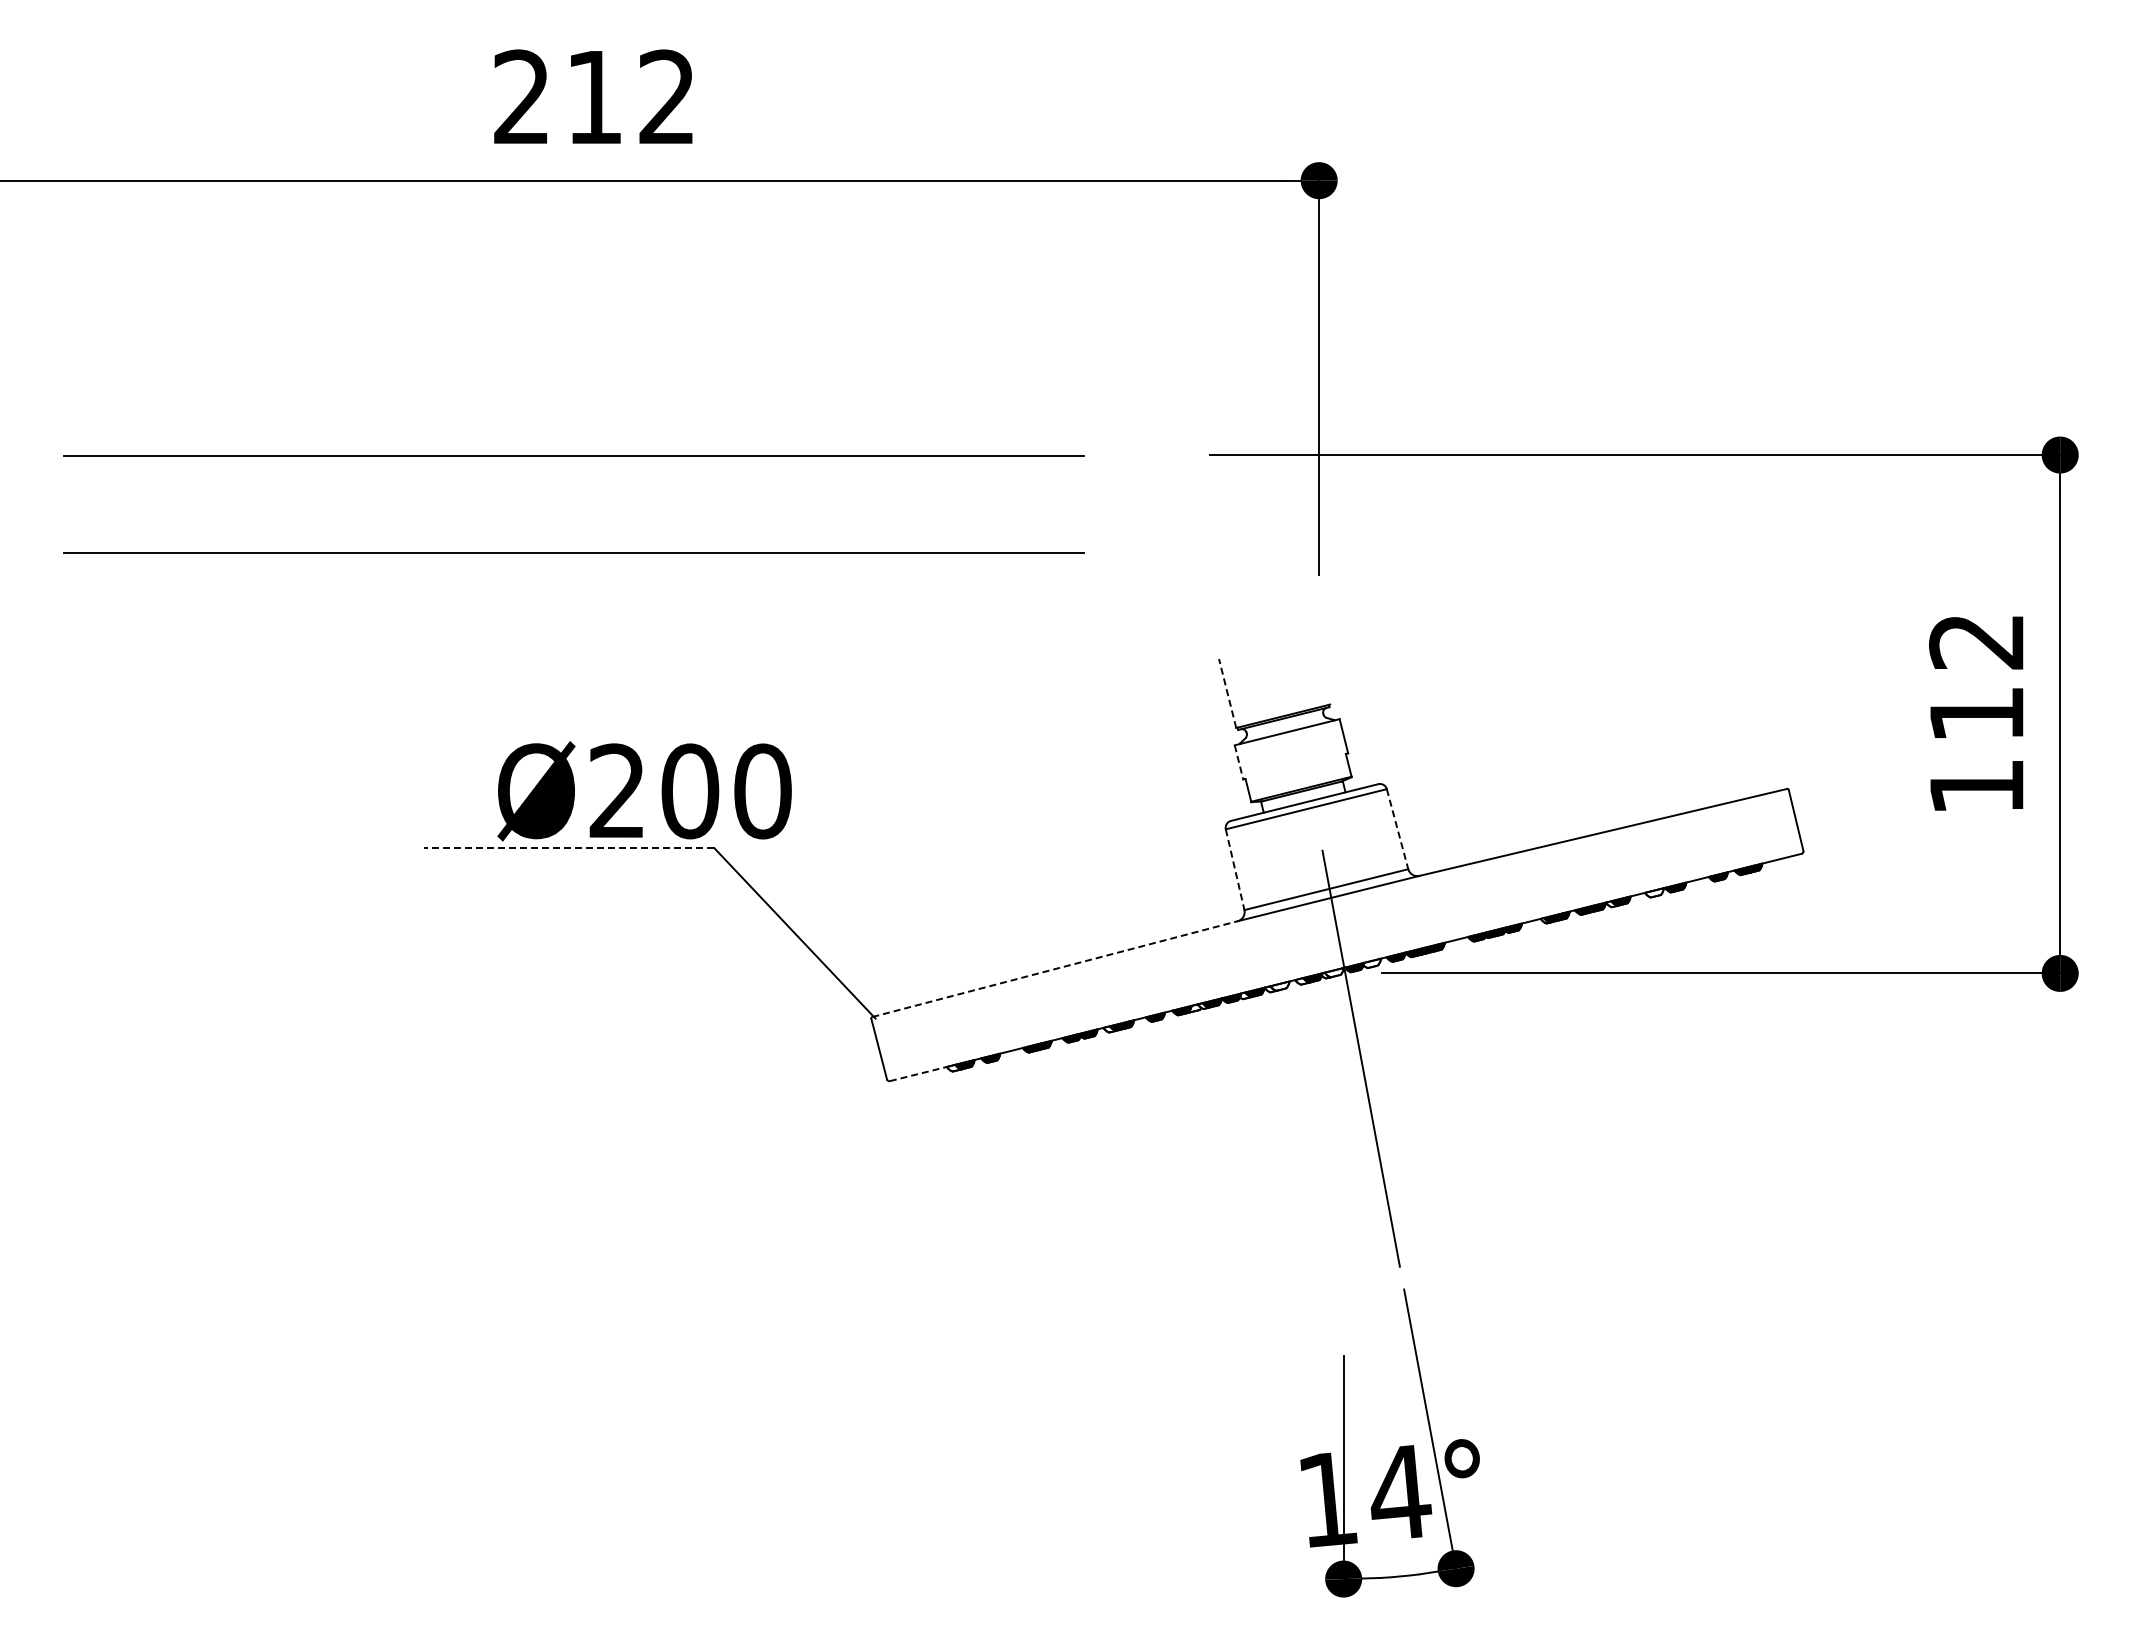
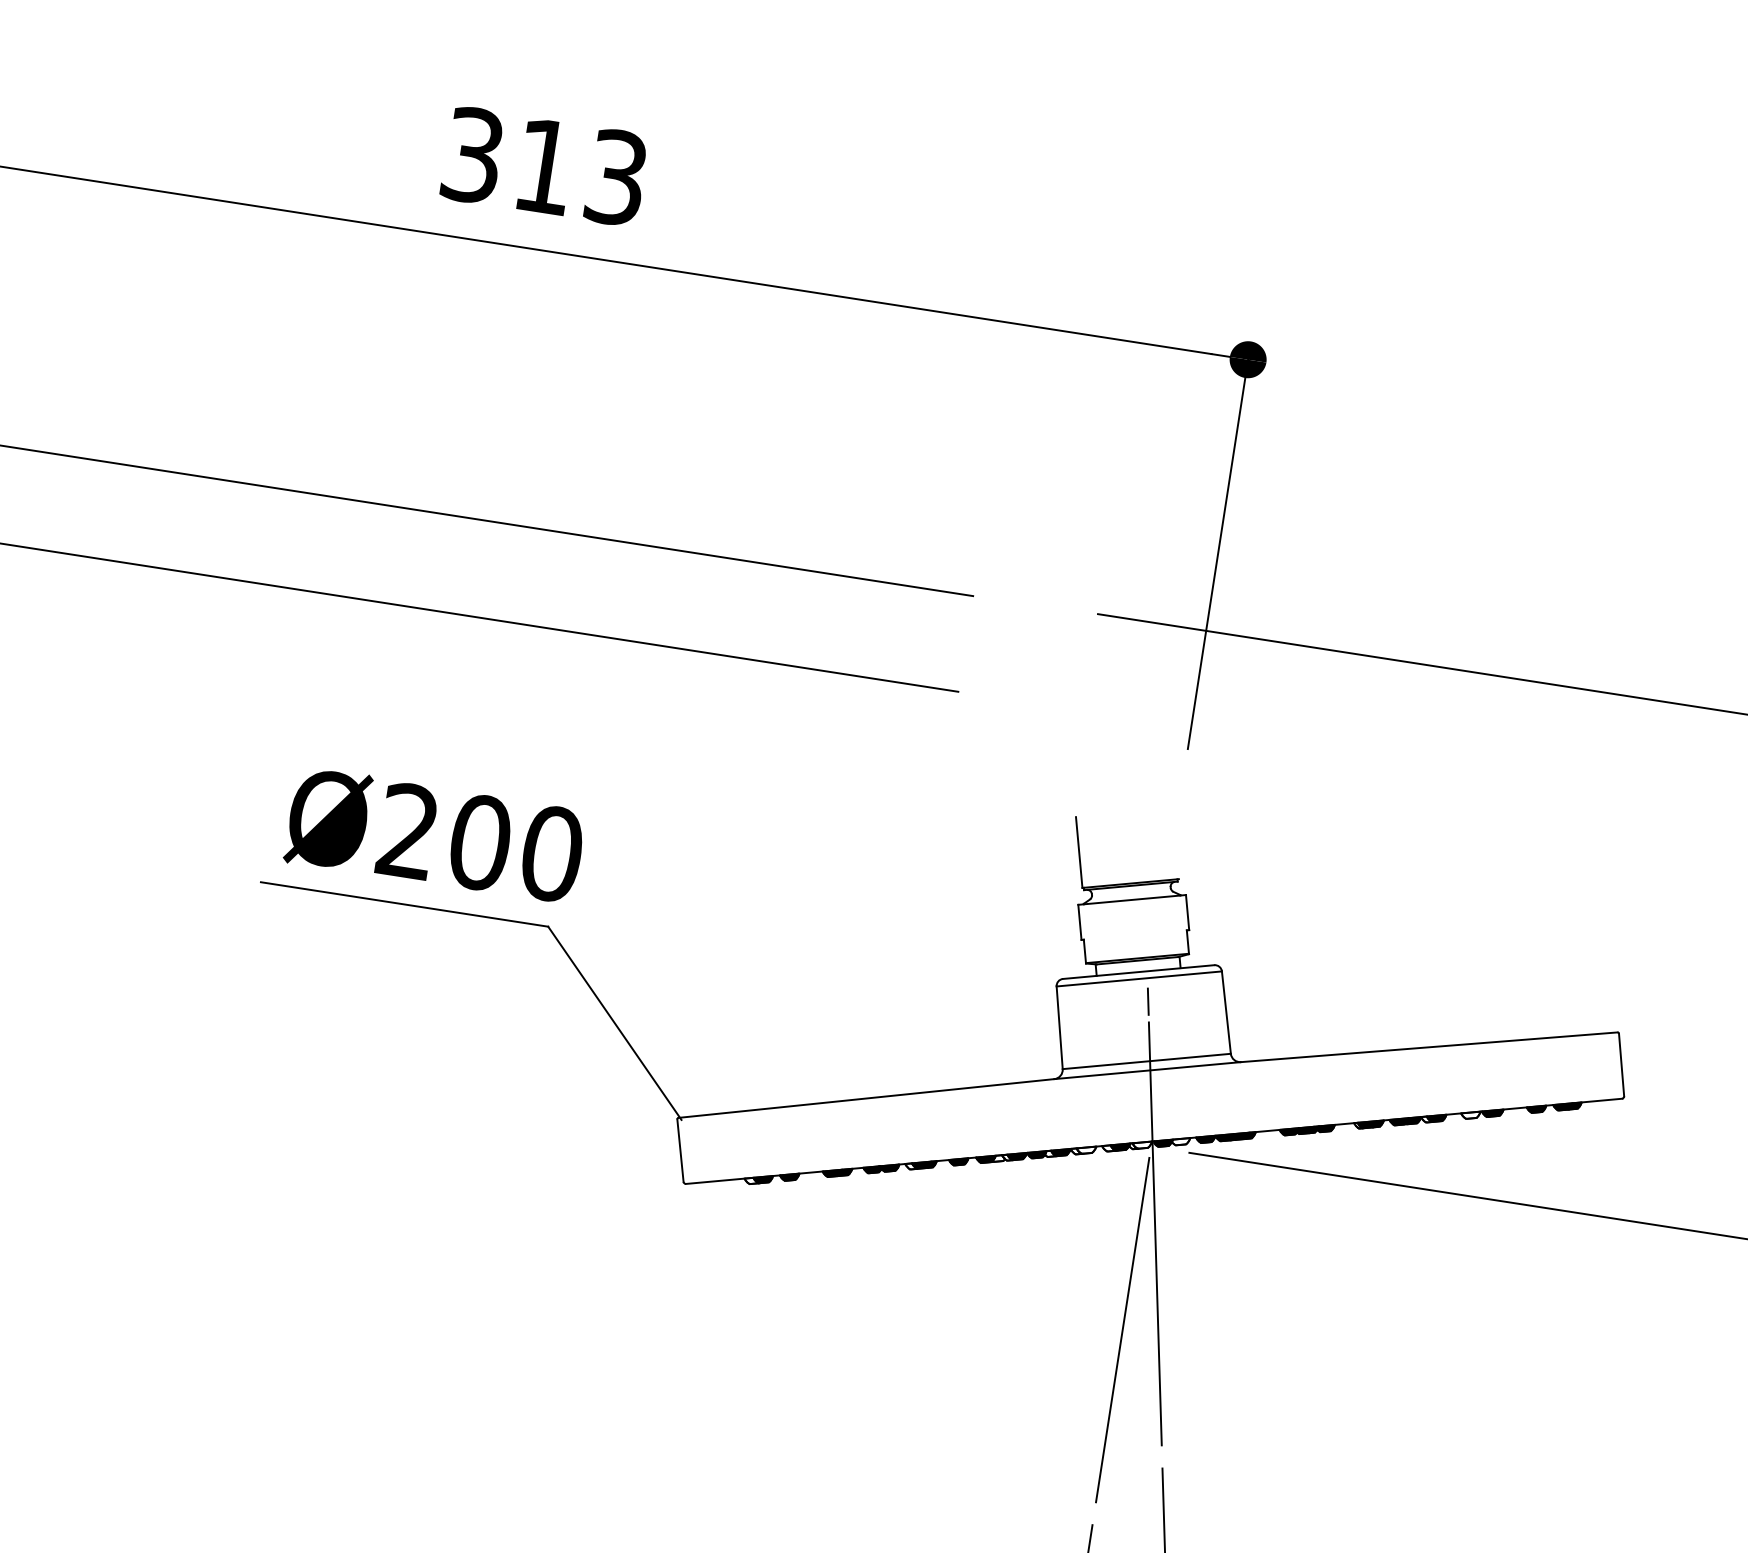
text: (594, 97) -> (544, 166), 212 -> 313
line: (1227, 693) -> (1079, 852), dashed -> solid
line: (1239, 762) -> (1080, 922), dashed -> solid
text: (644, 791) -> (435, 835), moved
line: (1397, 829) -> (1226, 1012), dashed -> solid
line: (1318, 830) -> (1148, 1001), added
line: (568, 848) -> (404, 904), dashed -> solid
line: (1235, 870) -> (1059, 1028), dashed -> solid
line: (1055, 969) -> (866, 1098), dashed -> solid
line: (918, 1073) -> (715, 1180), dashed -> solid
line: (1343, 1158) -> (1122, 1329), added

